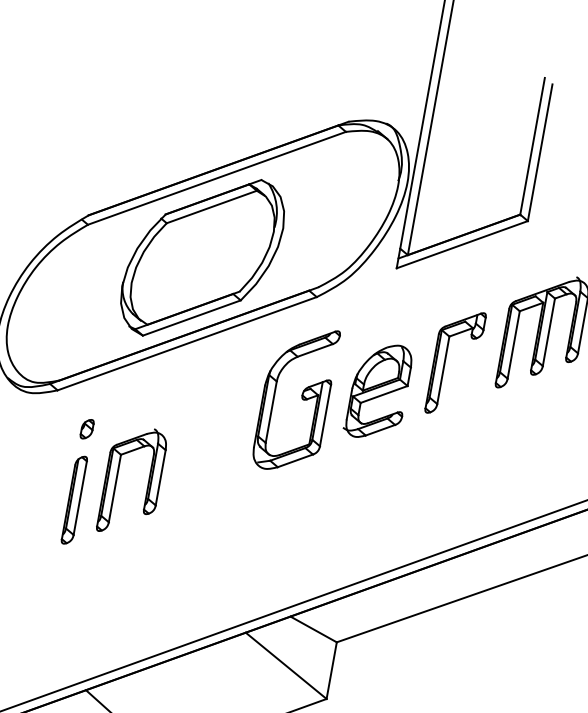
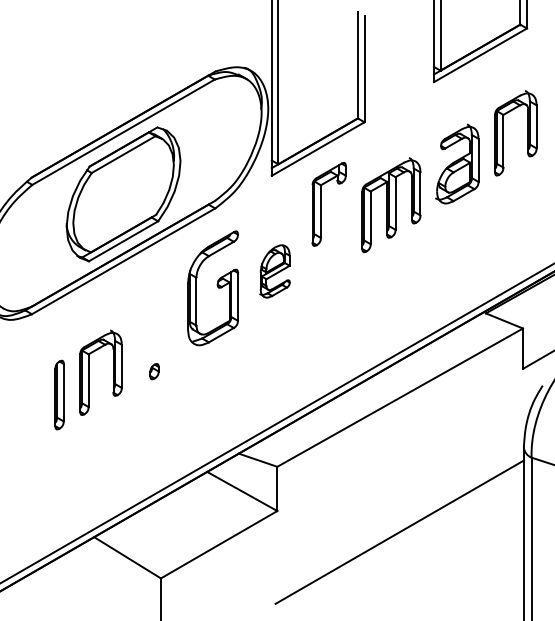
part: (445, 361) -> (321, 204), moved
part: (378, 391) -> (274, 271), size x0.7
part: (87, 429) -> (154, 371), moved

